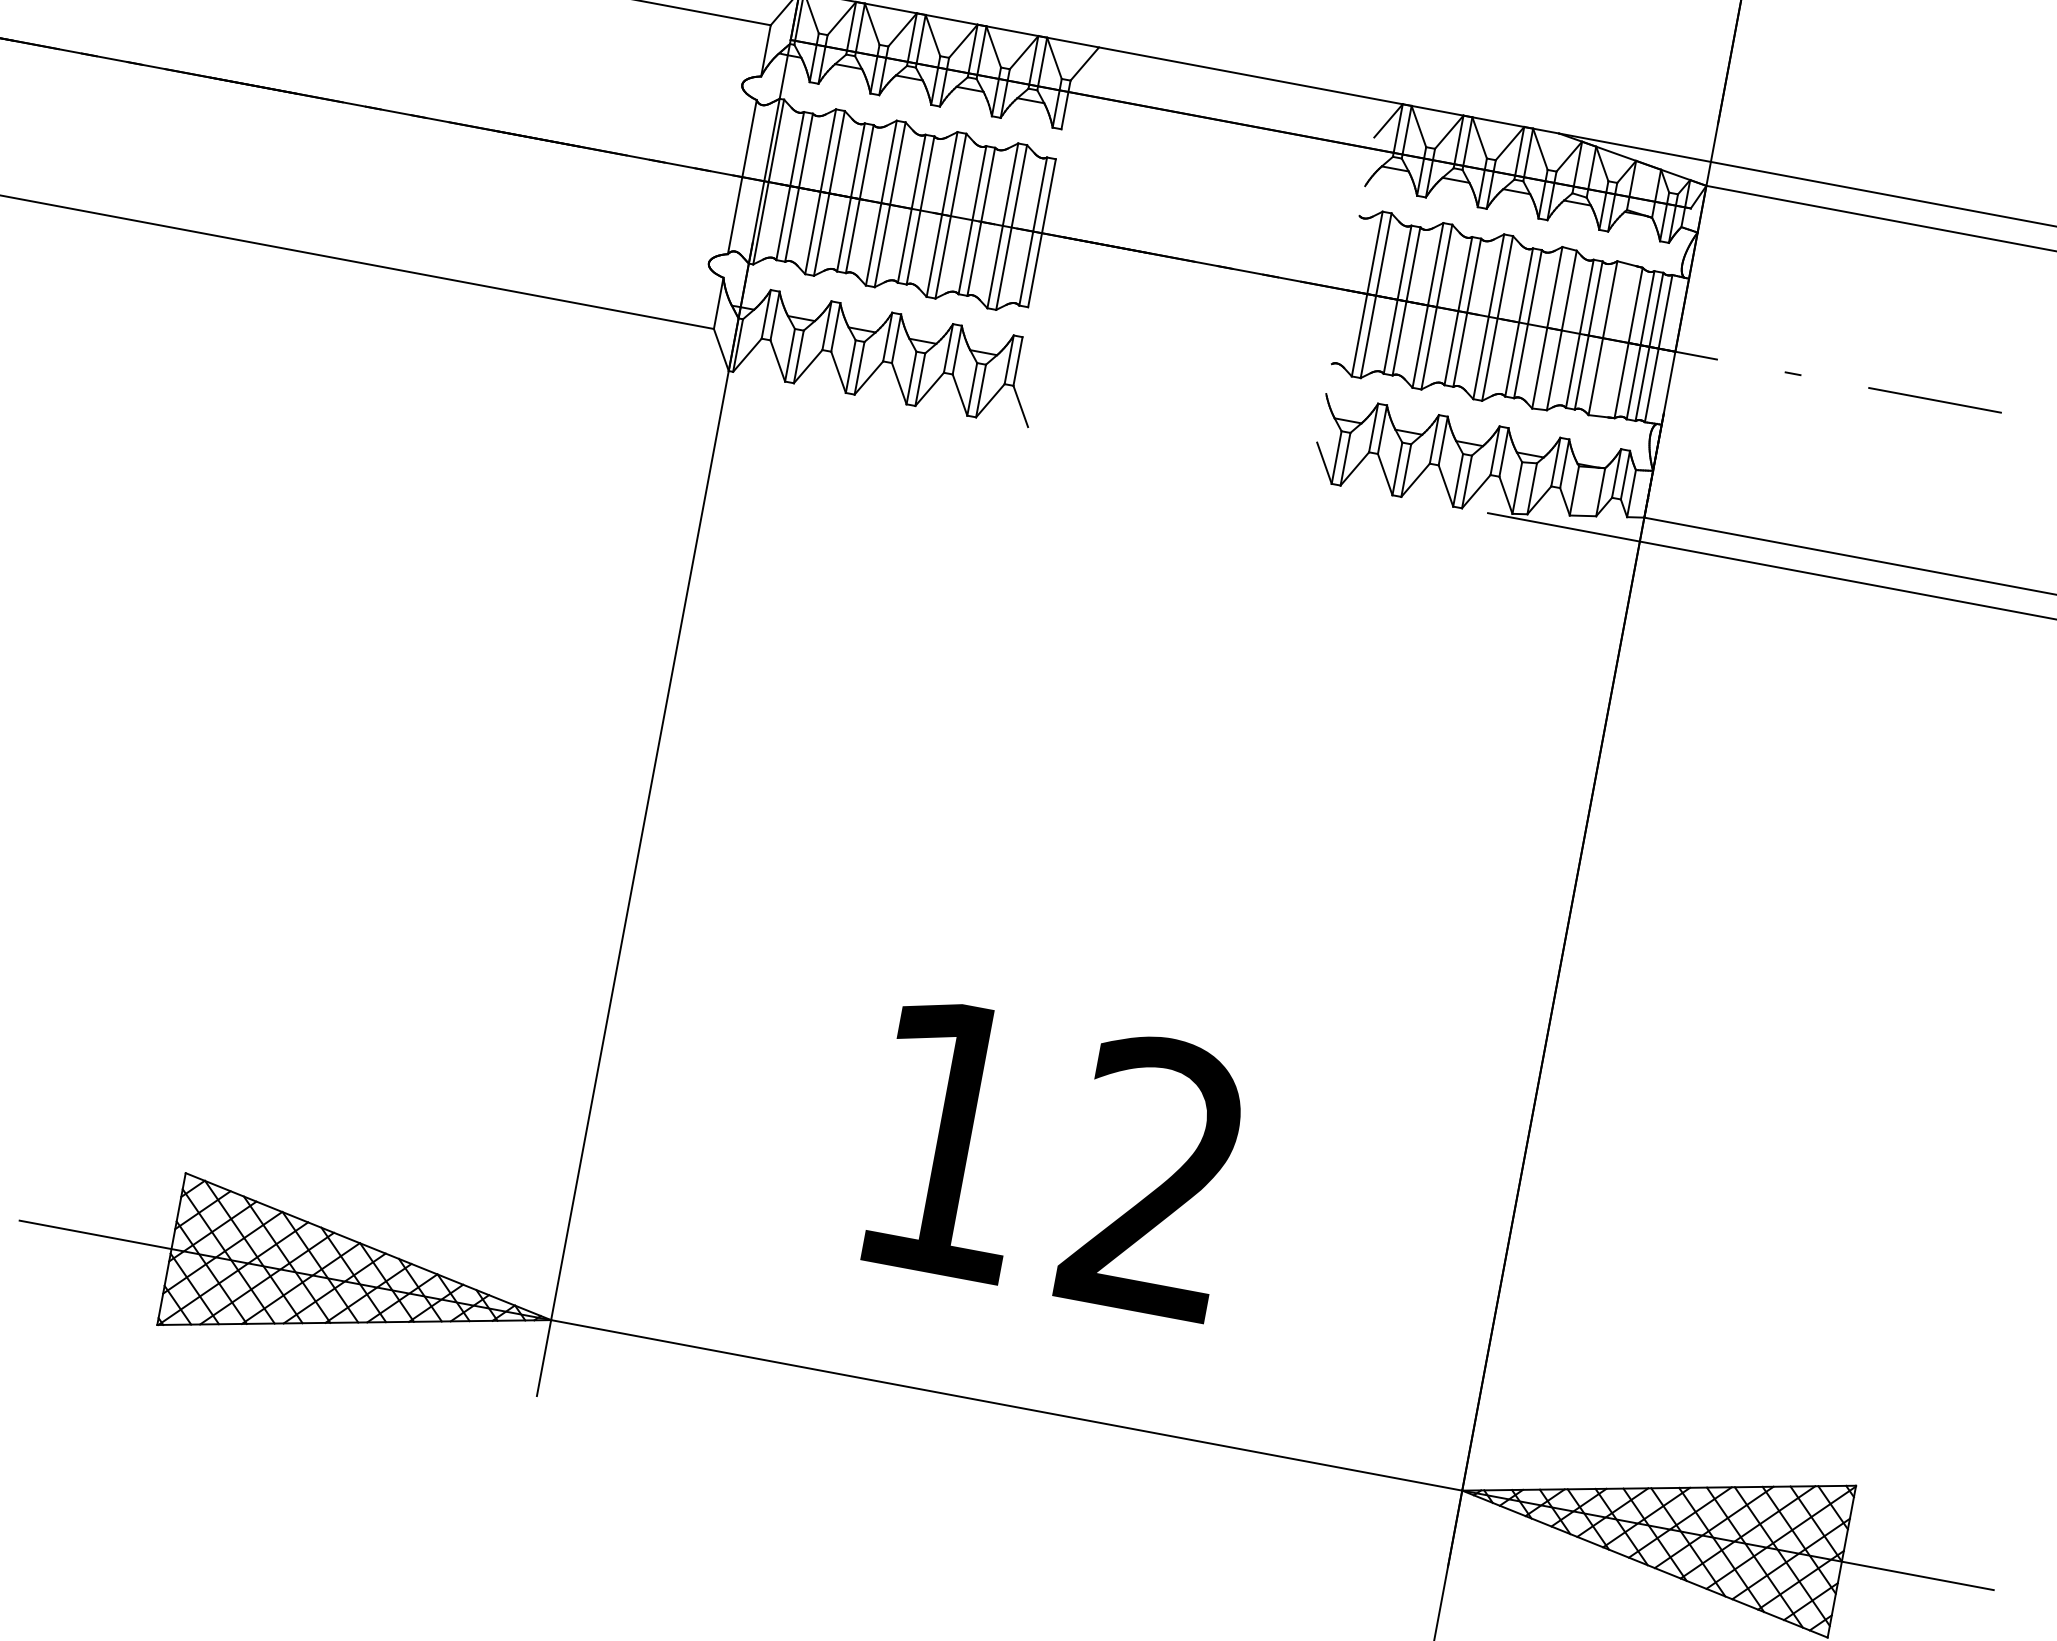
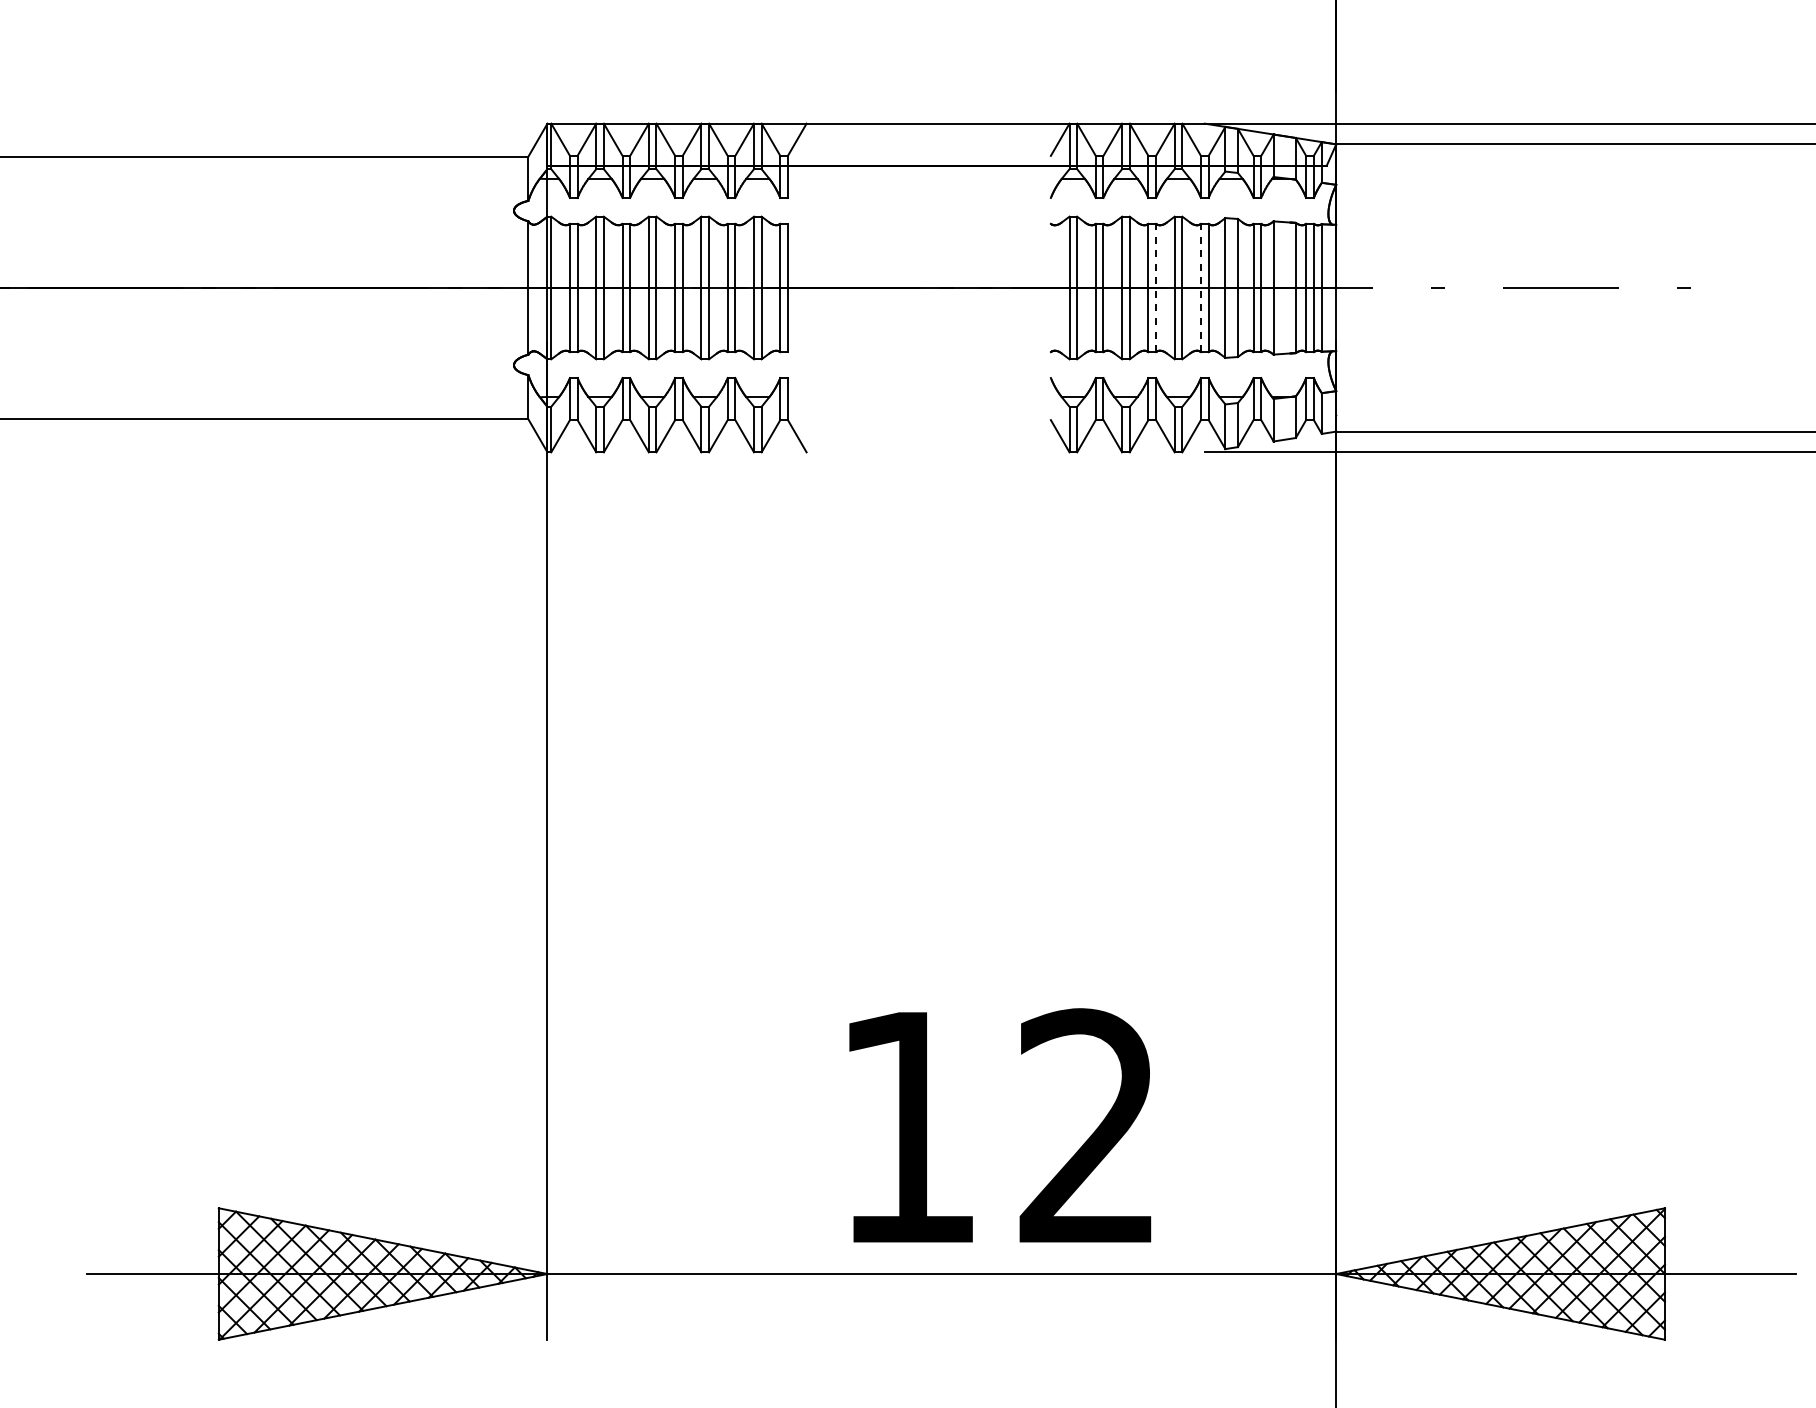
line: (1467, 312) -> (1156, 287), solid -> dashed
line: (1518, 321) -> (1200, 287), solid -> dashed
text: (1055, 1156) -> (1000, 1125), moved

